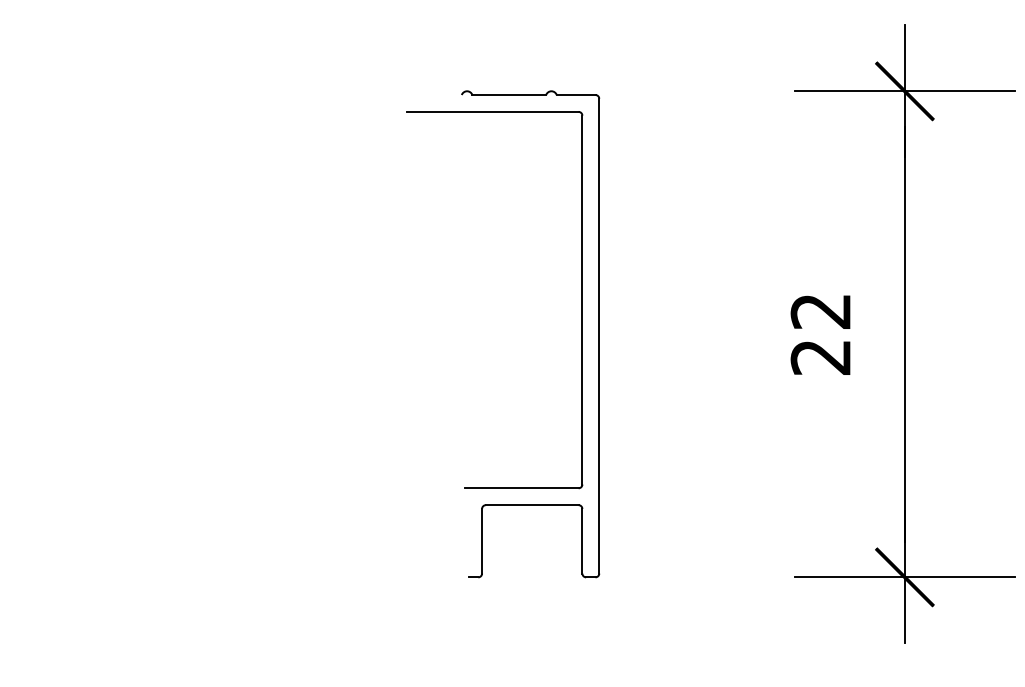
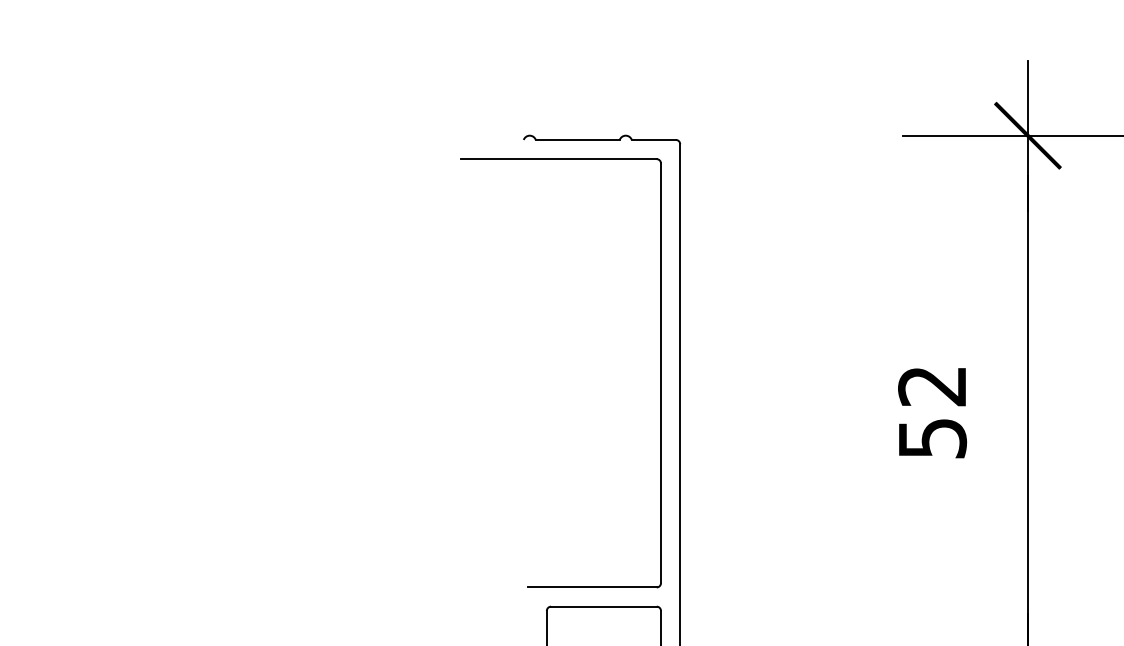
text: (820, 357) -> (931, 438), 22 -> 52

